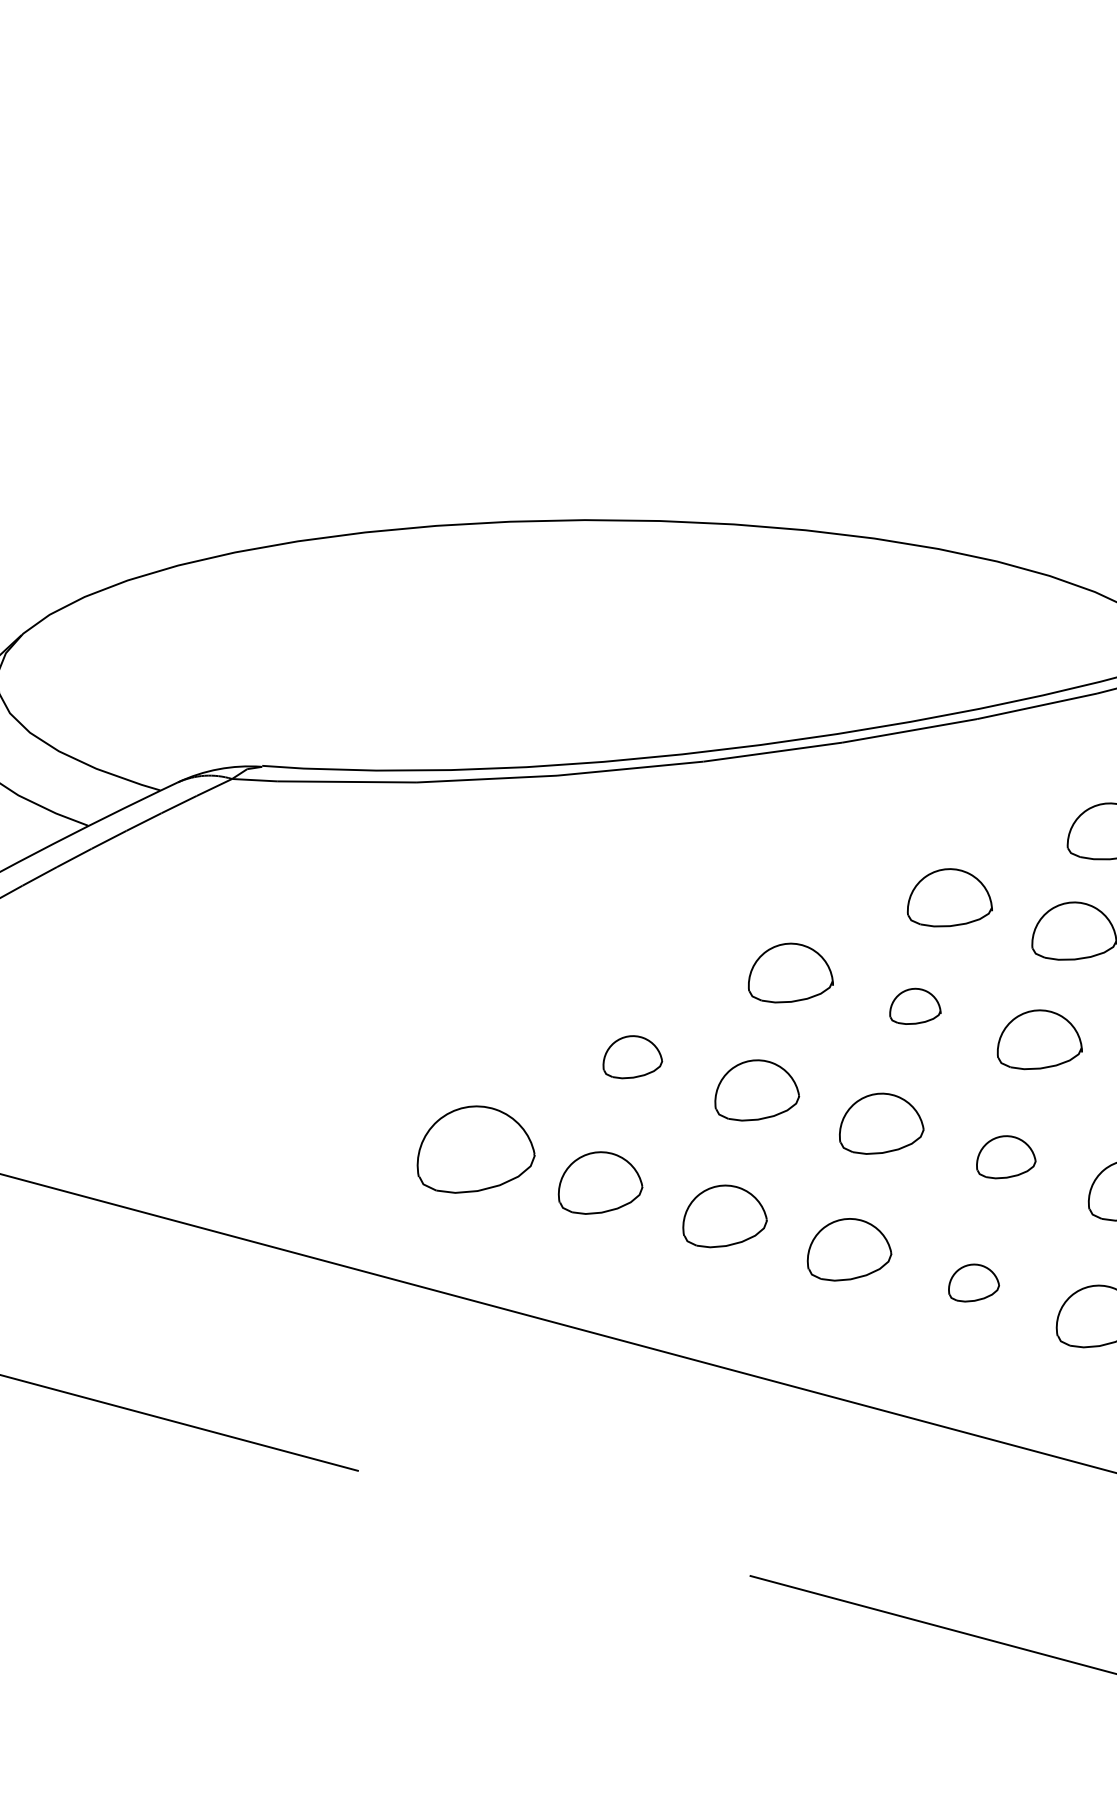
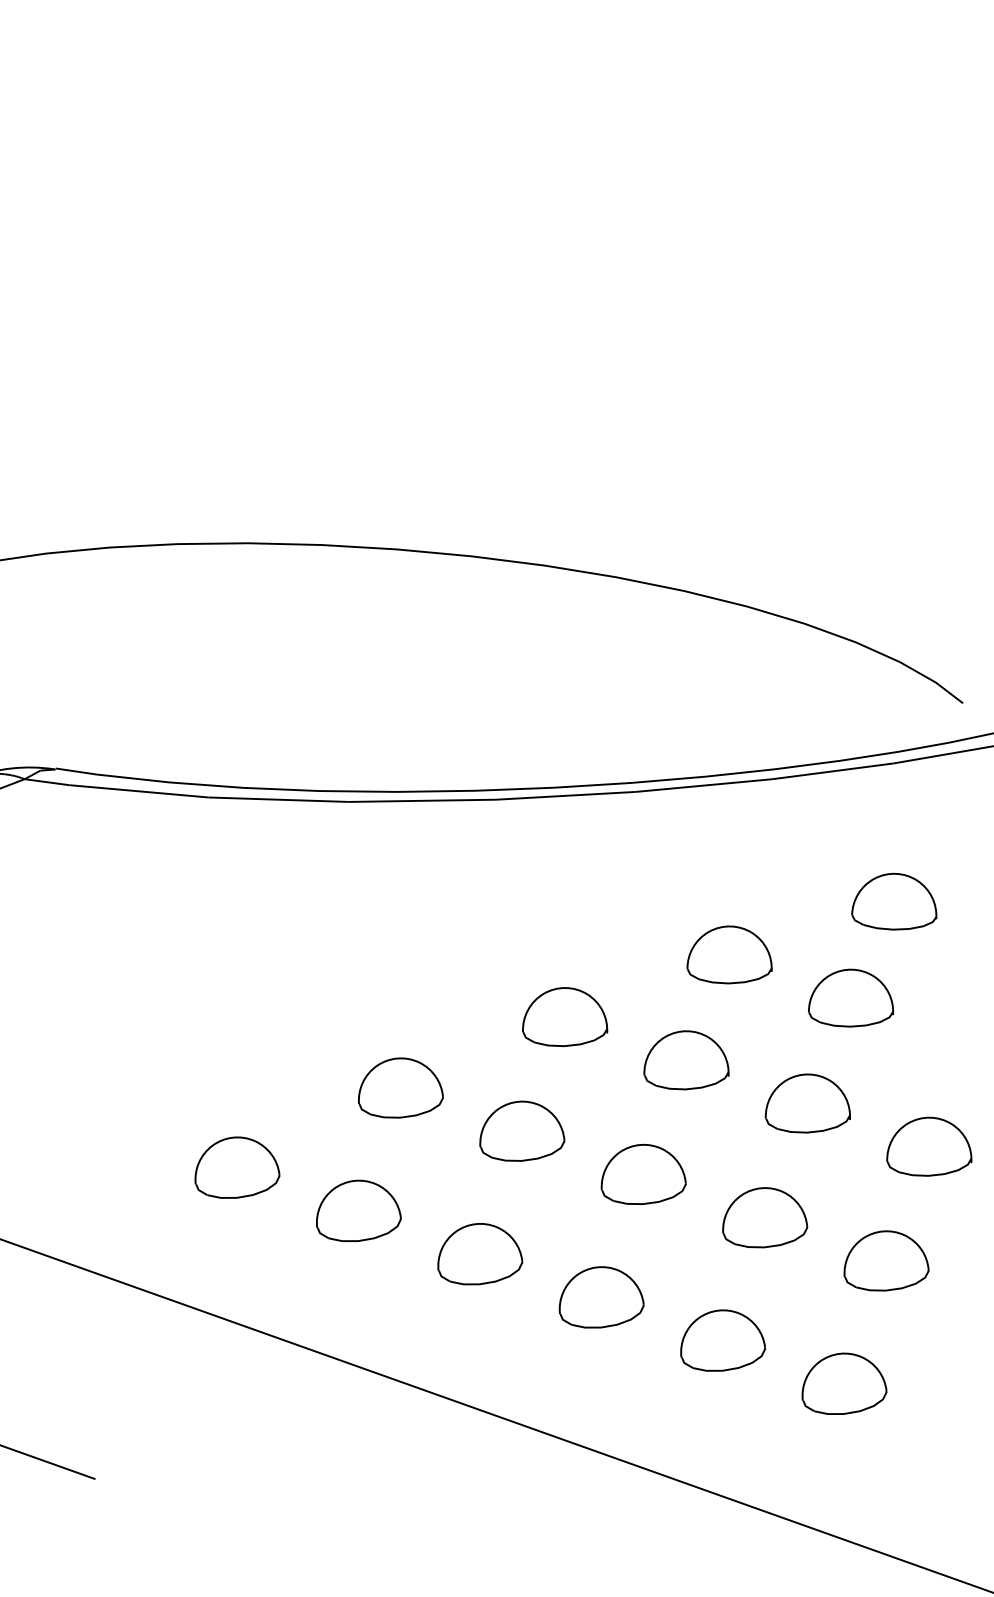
part: (915, 1006) -> (687, 1060), size x1.67
part: (632, 1057) -> (401, 1088), size x1.43
part: (475, 1149) -> (237, 1168), size x0.71
part: (1006, 1157) -> (766, 1218), size x1.43
part: (973, 1282) -> (723, 1340), size x1.67

